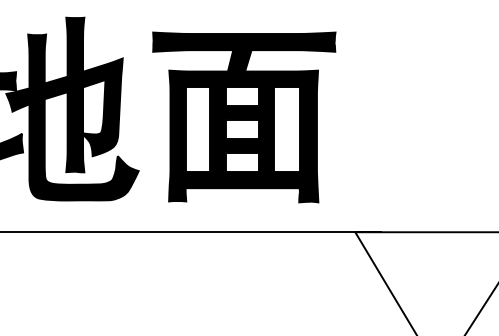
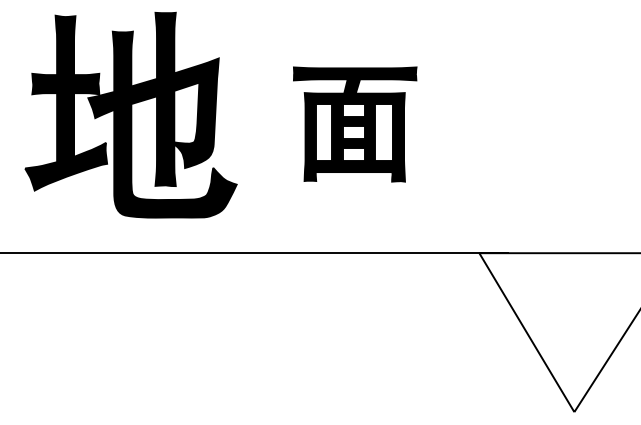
part: (244, 117) -> (355, 124), size x0.6

